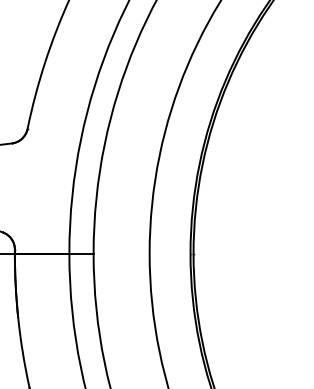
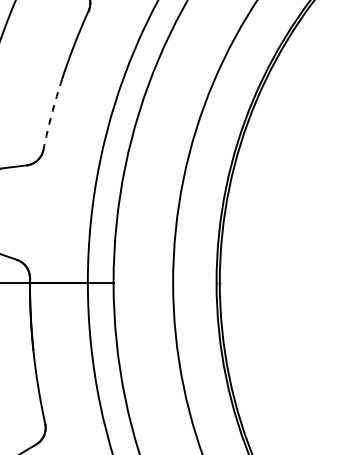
arc: (35, 95) -> (51, 114), solid -> dashed

